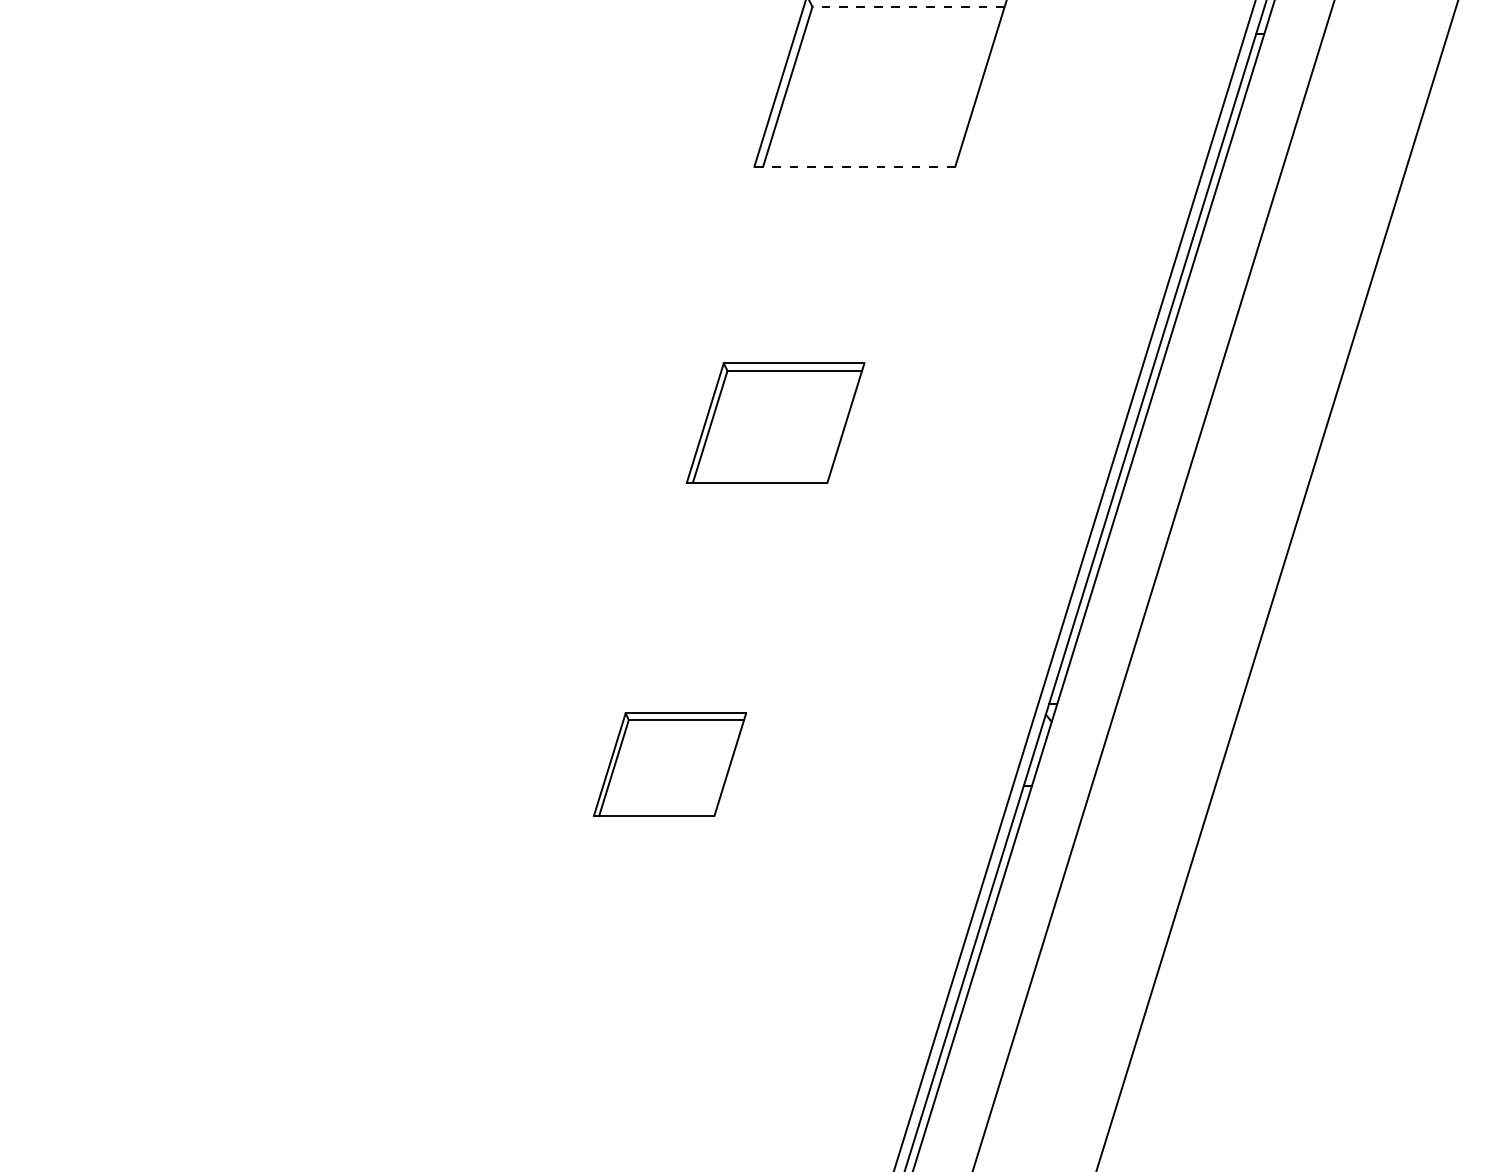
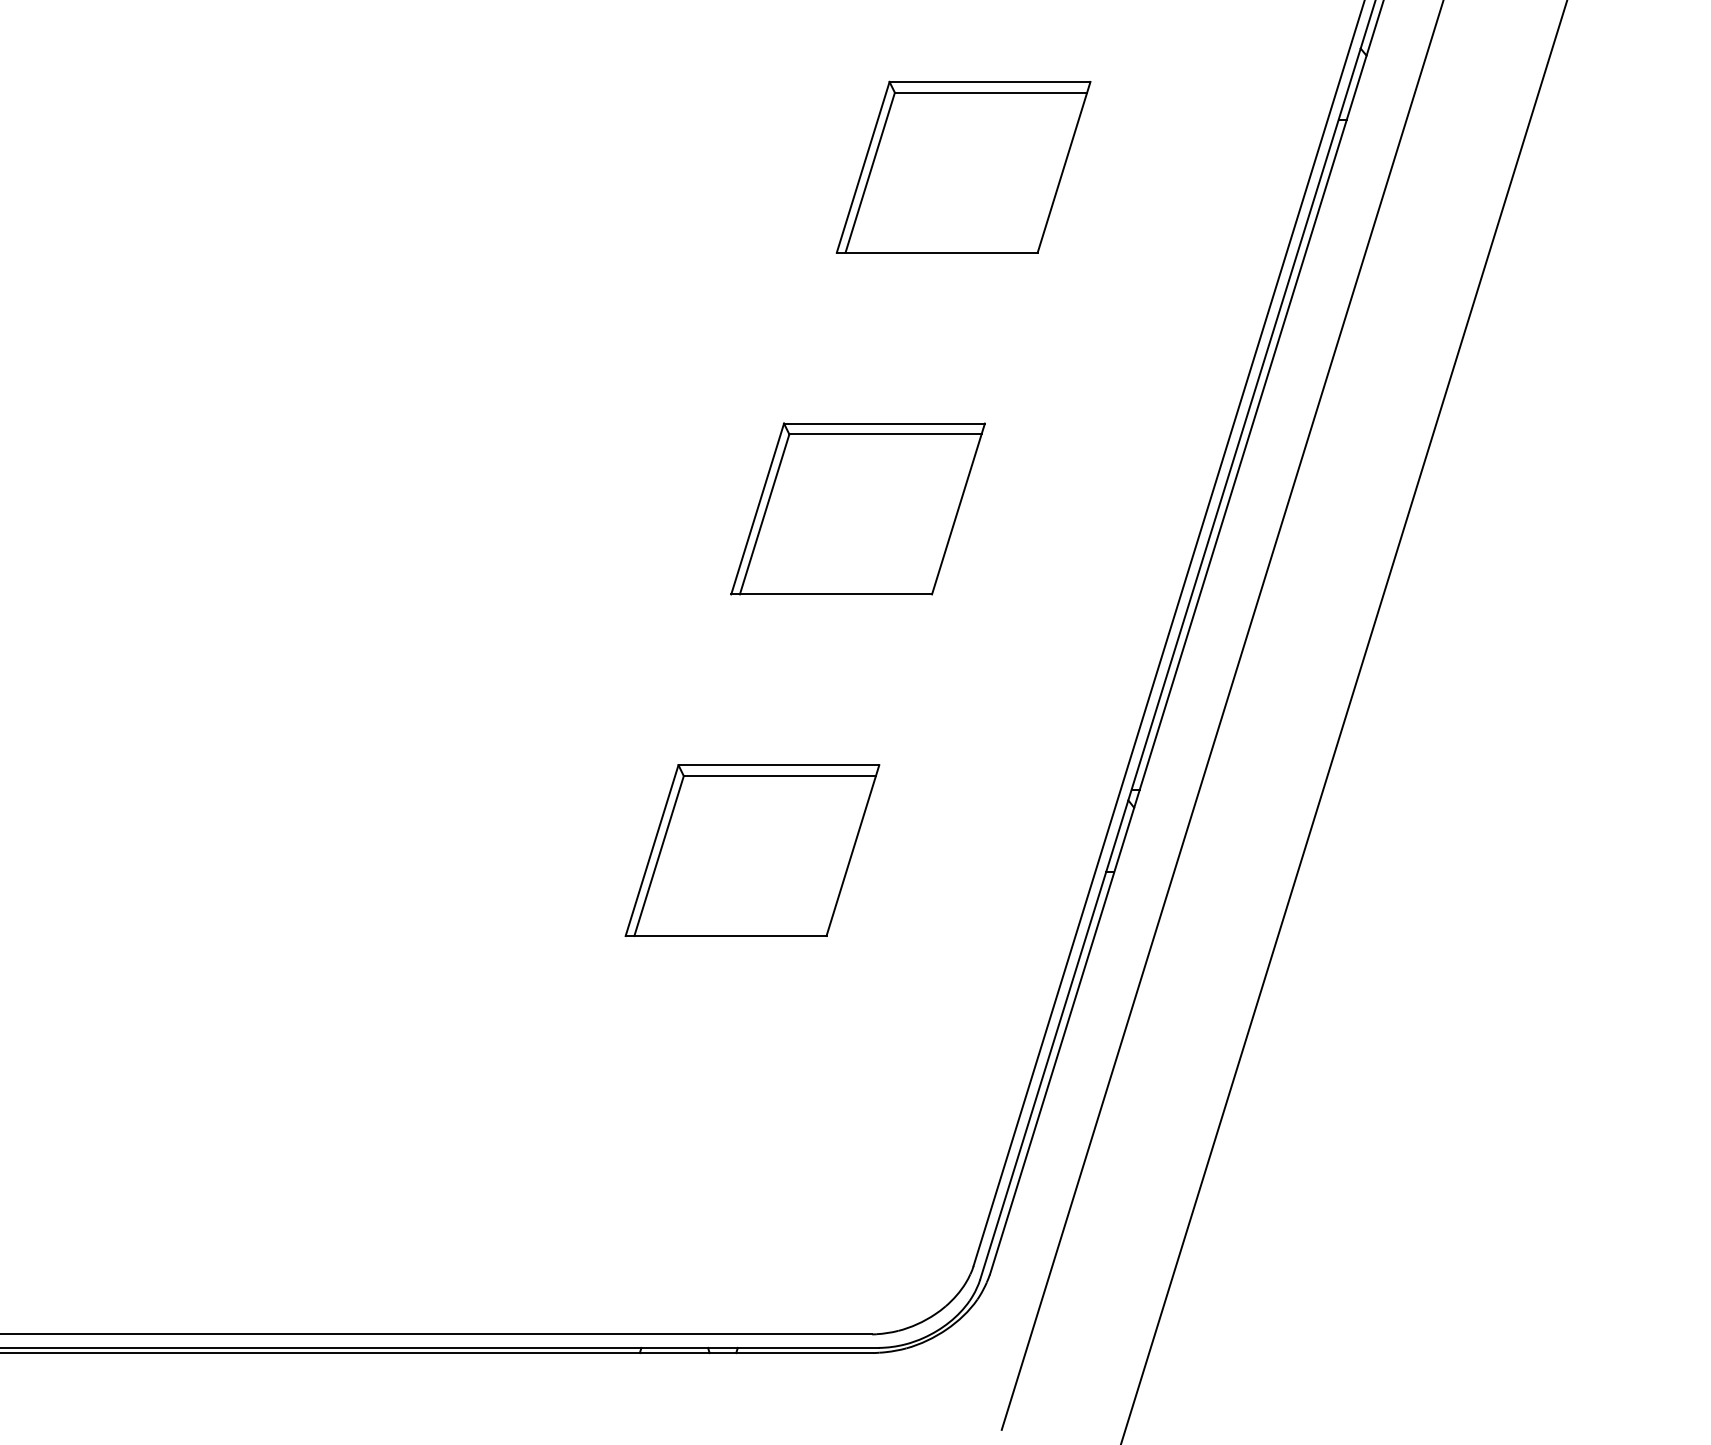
line: (908, 6) -> (990, 92), dashed -> solid
line: (854, 166) -> (936, 252), dashed -> solid
part: (775, 422) -> (857, 508), size x1.43
part: (670, 764) -> (752, 850), size x1.67

